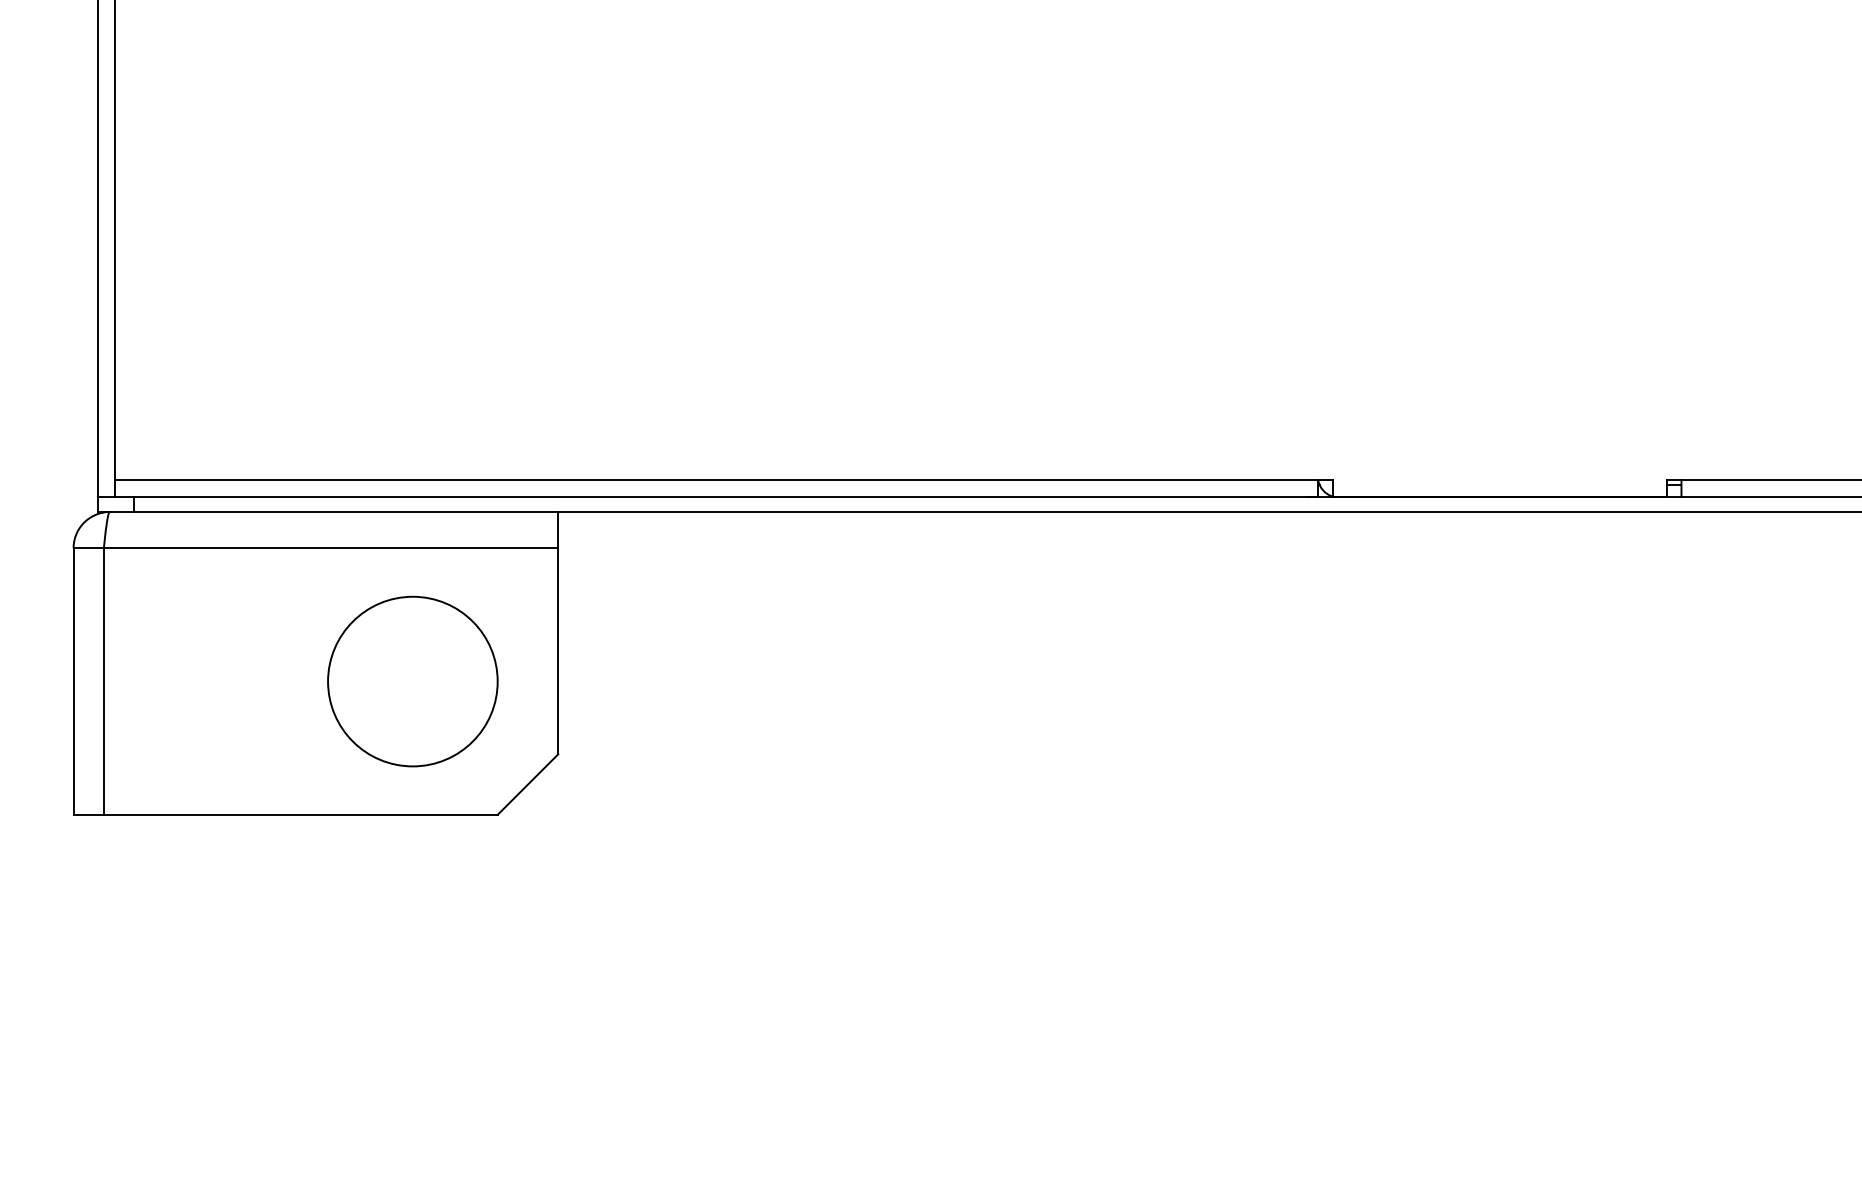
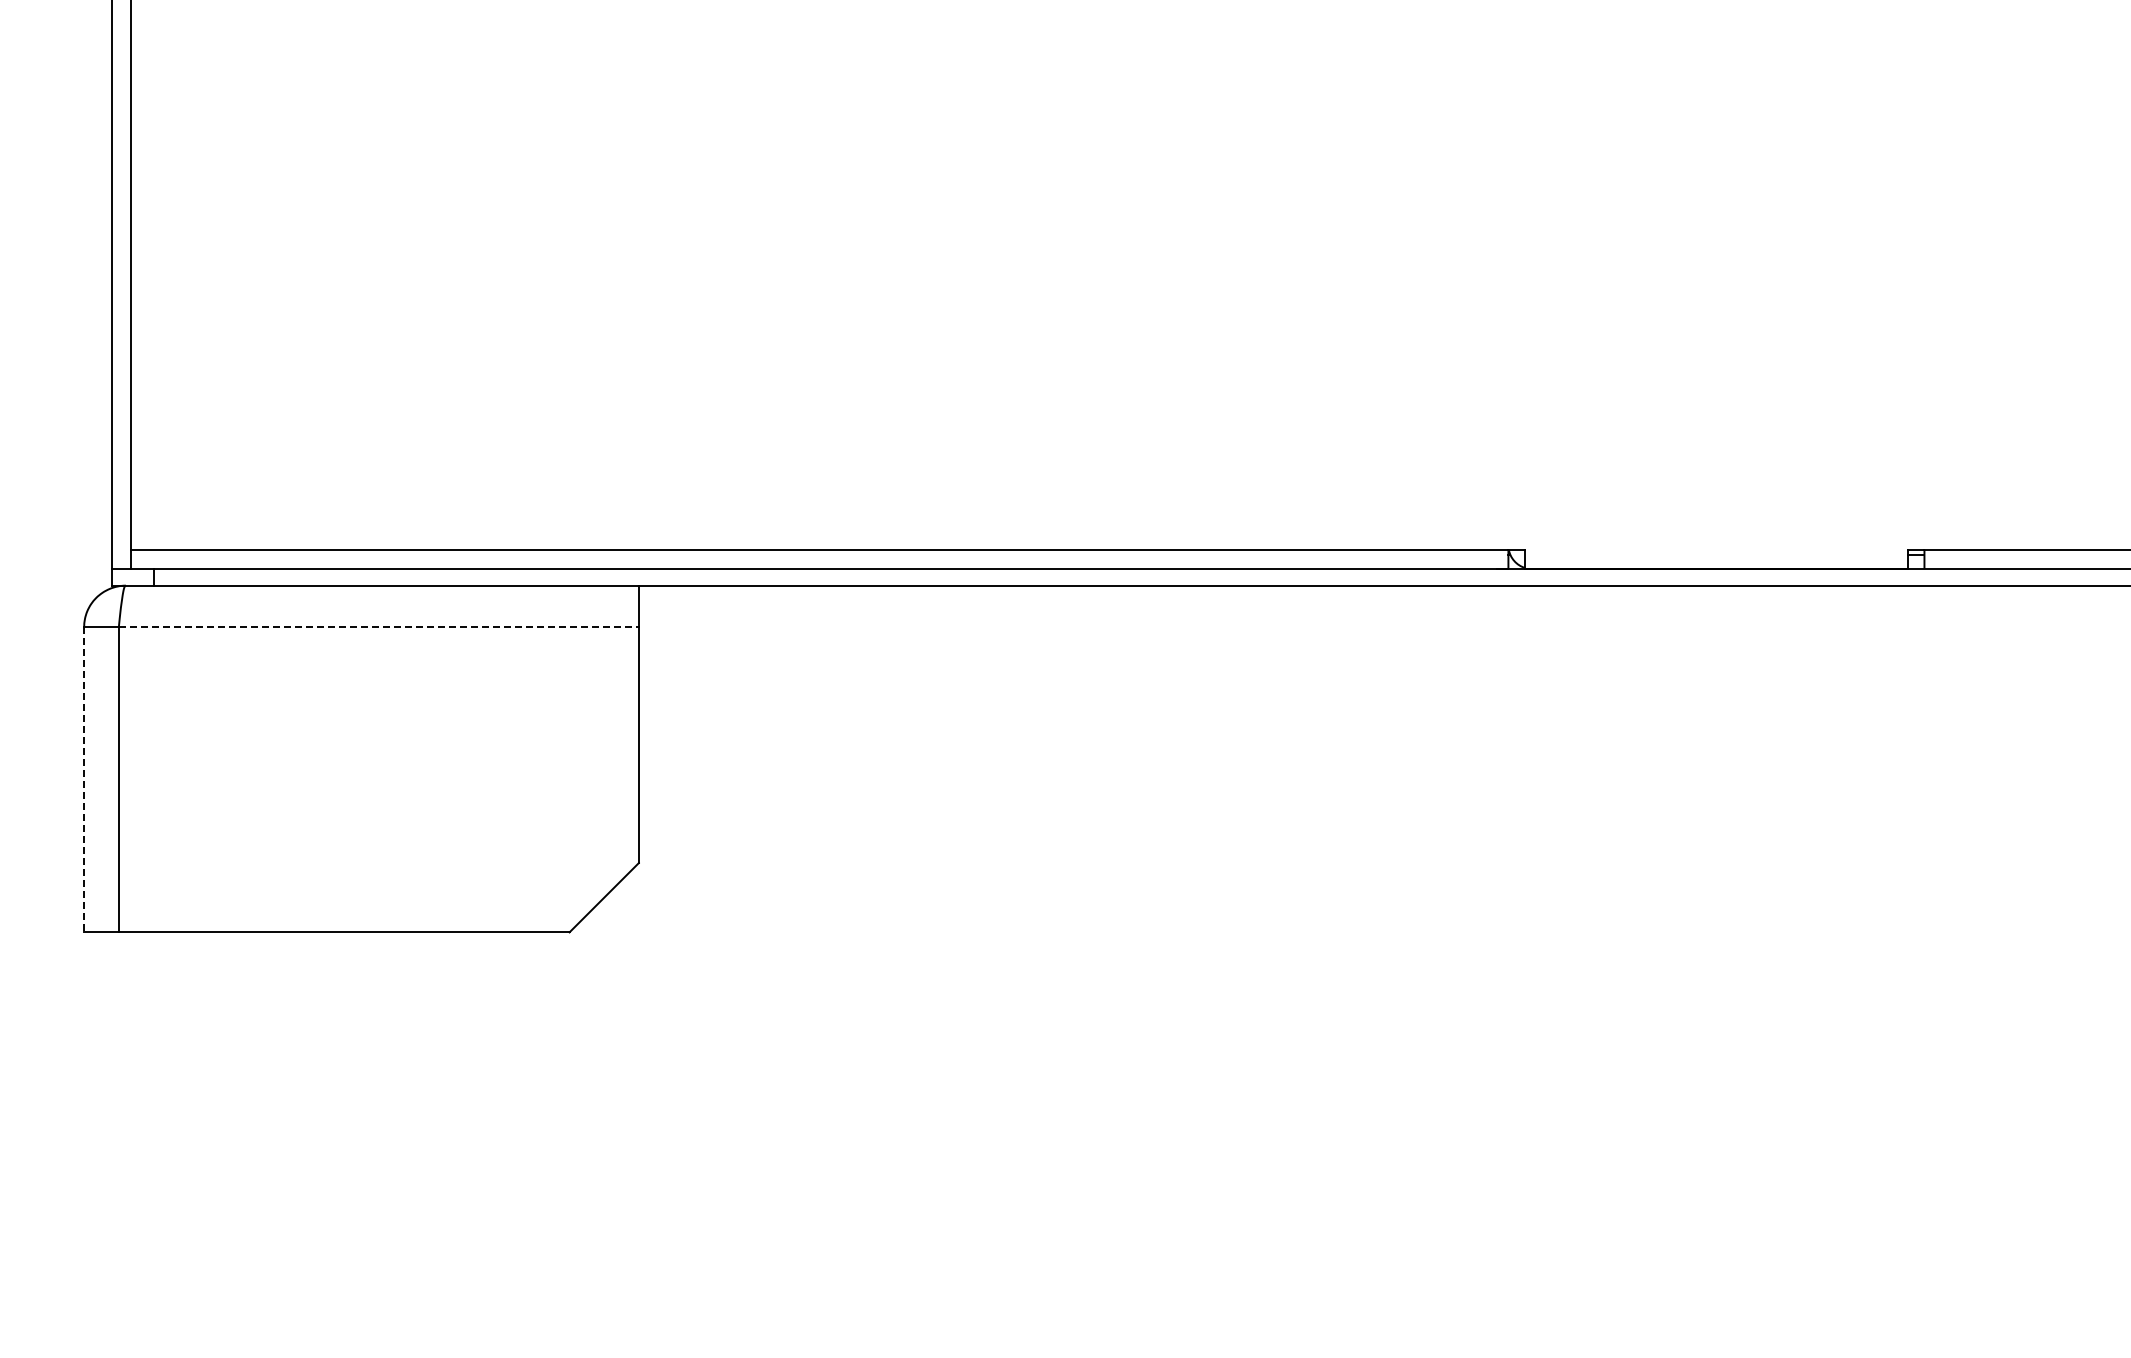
line: (331, 548) -> (379, 627), solid -> dashed
line: (73, 681) -> (84, 779), solid -> dashed
circle: (412, 681) -> (472, 779), removed

